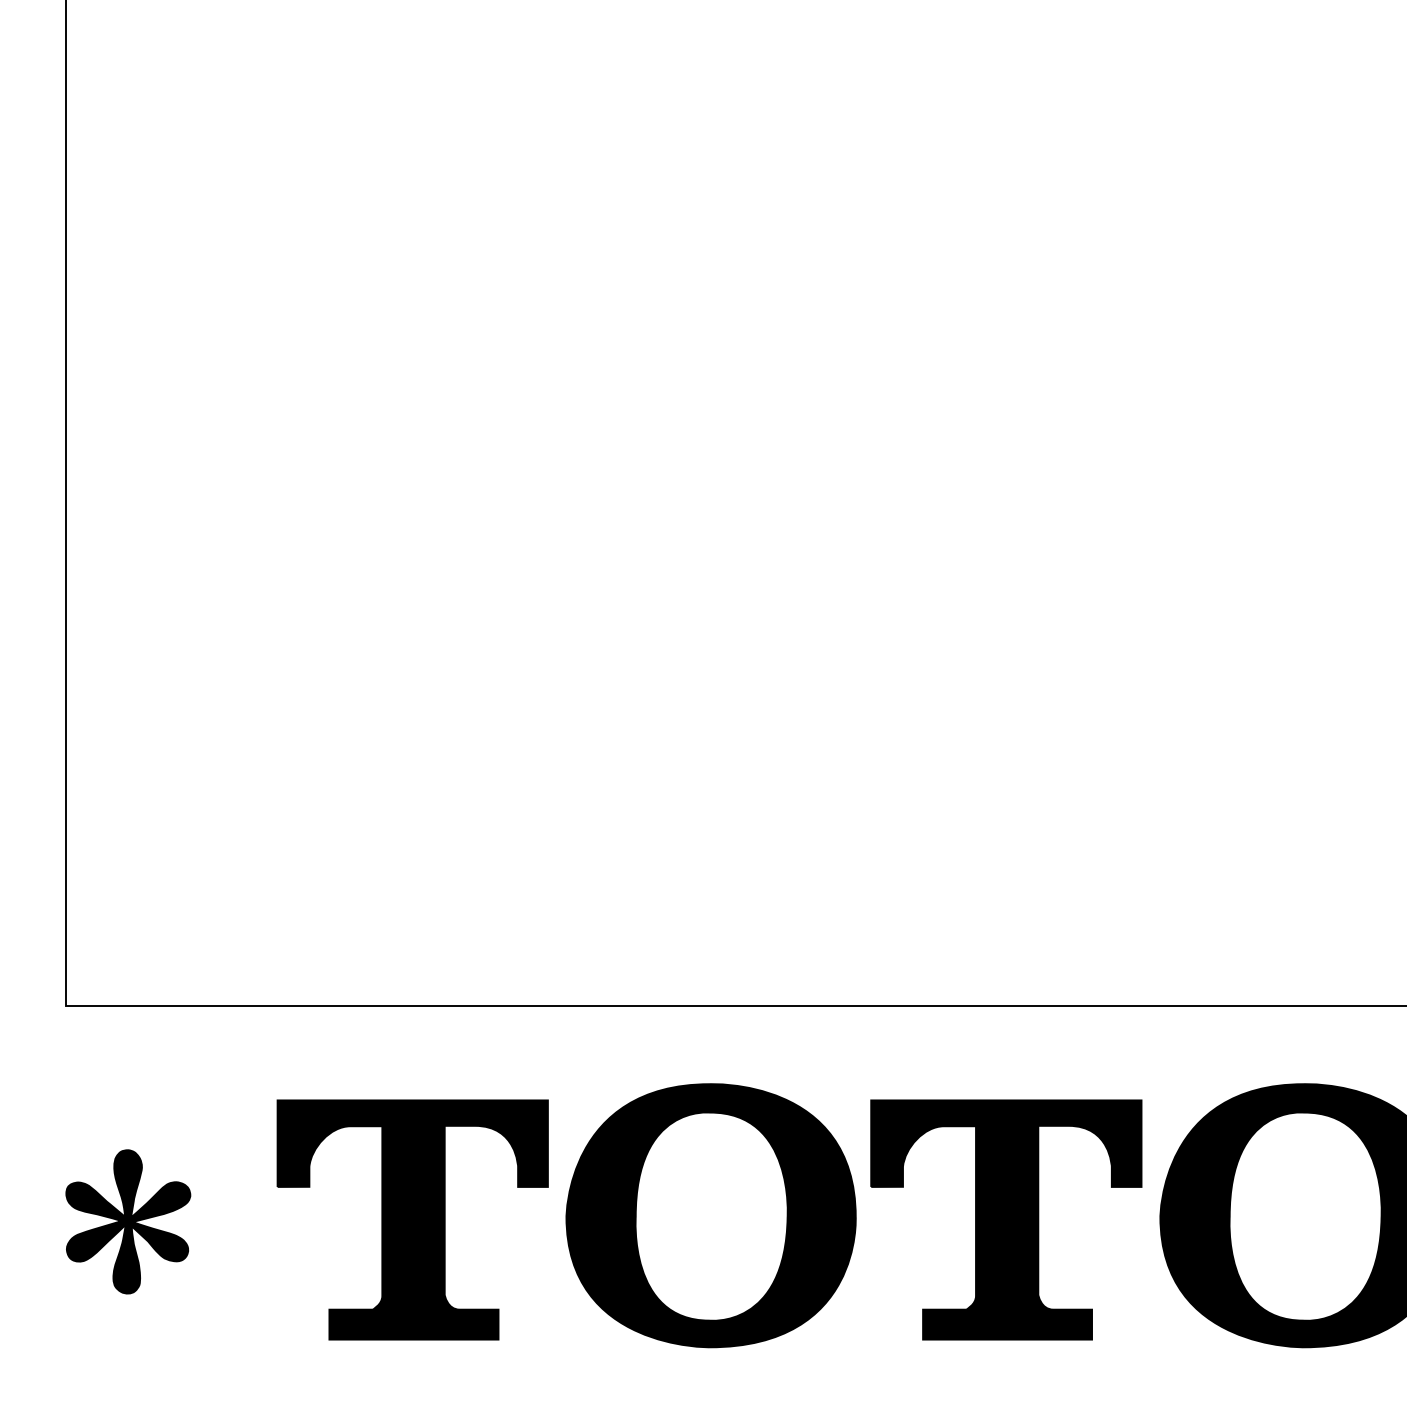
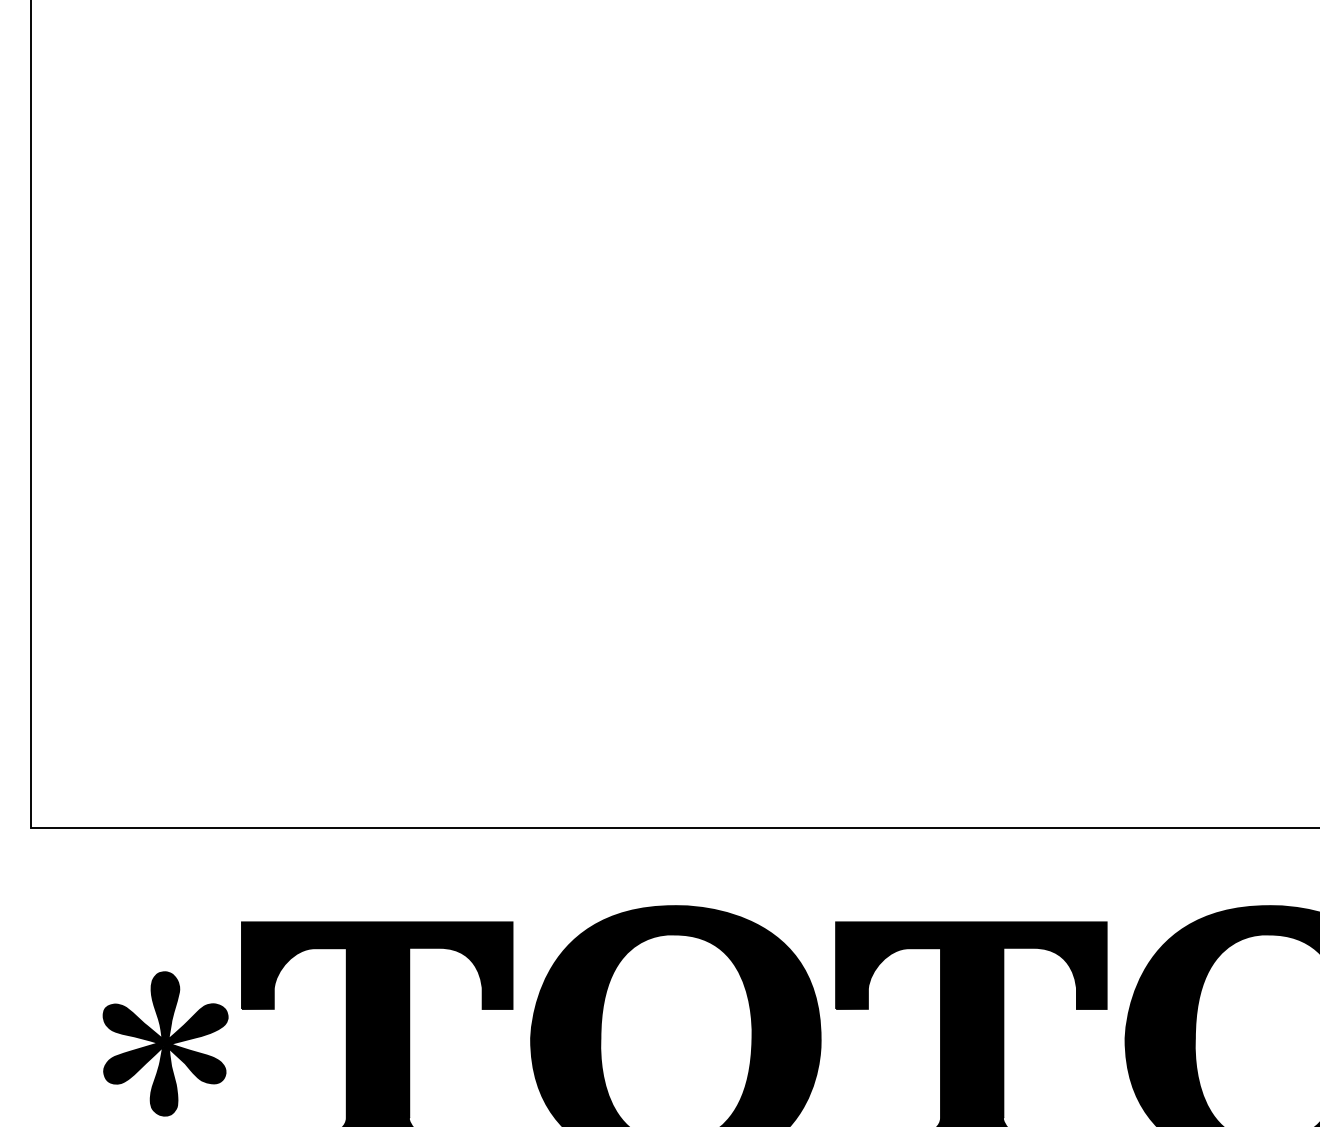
part: (128, 1221) -> (165, 1043), moved

